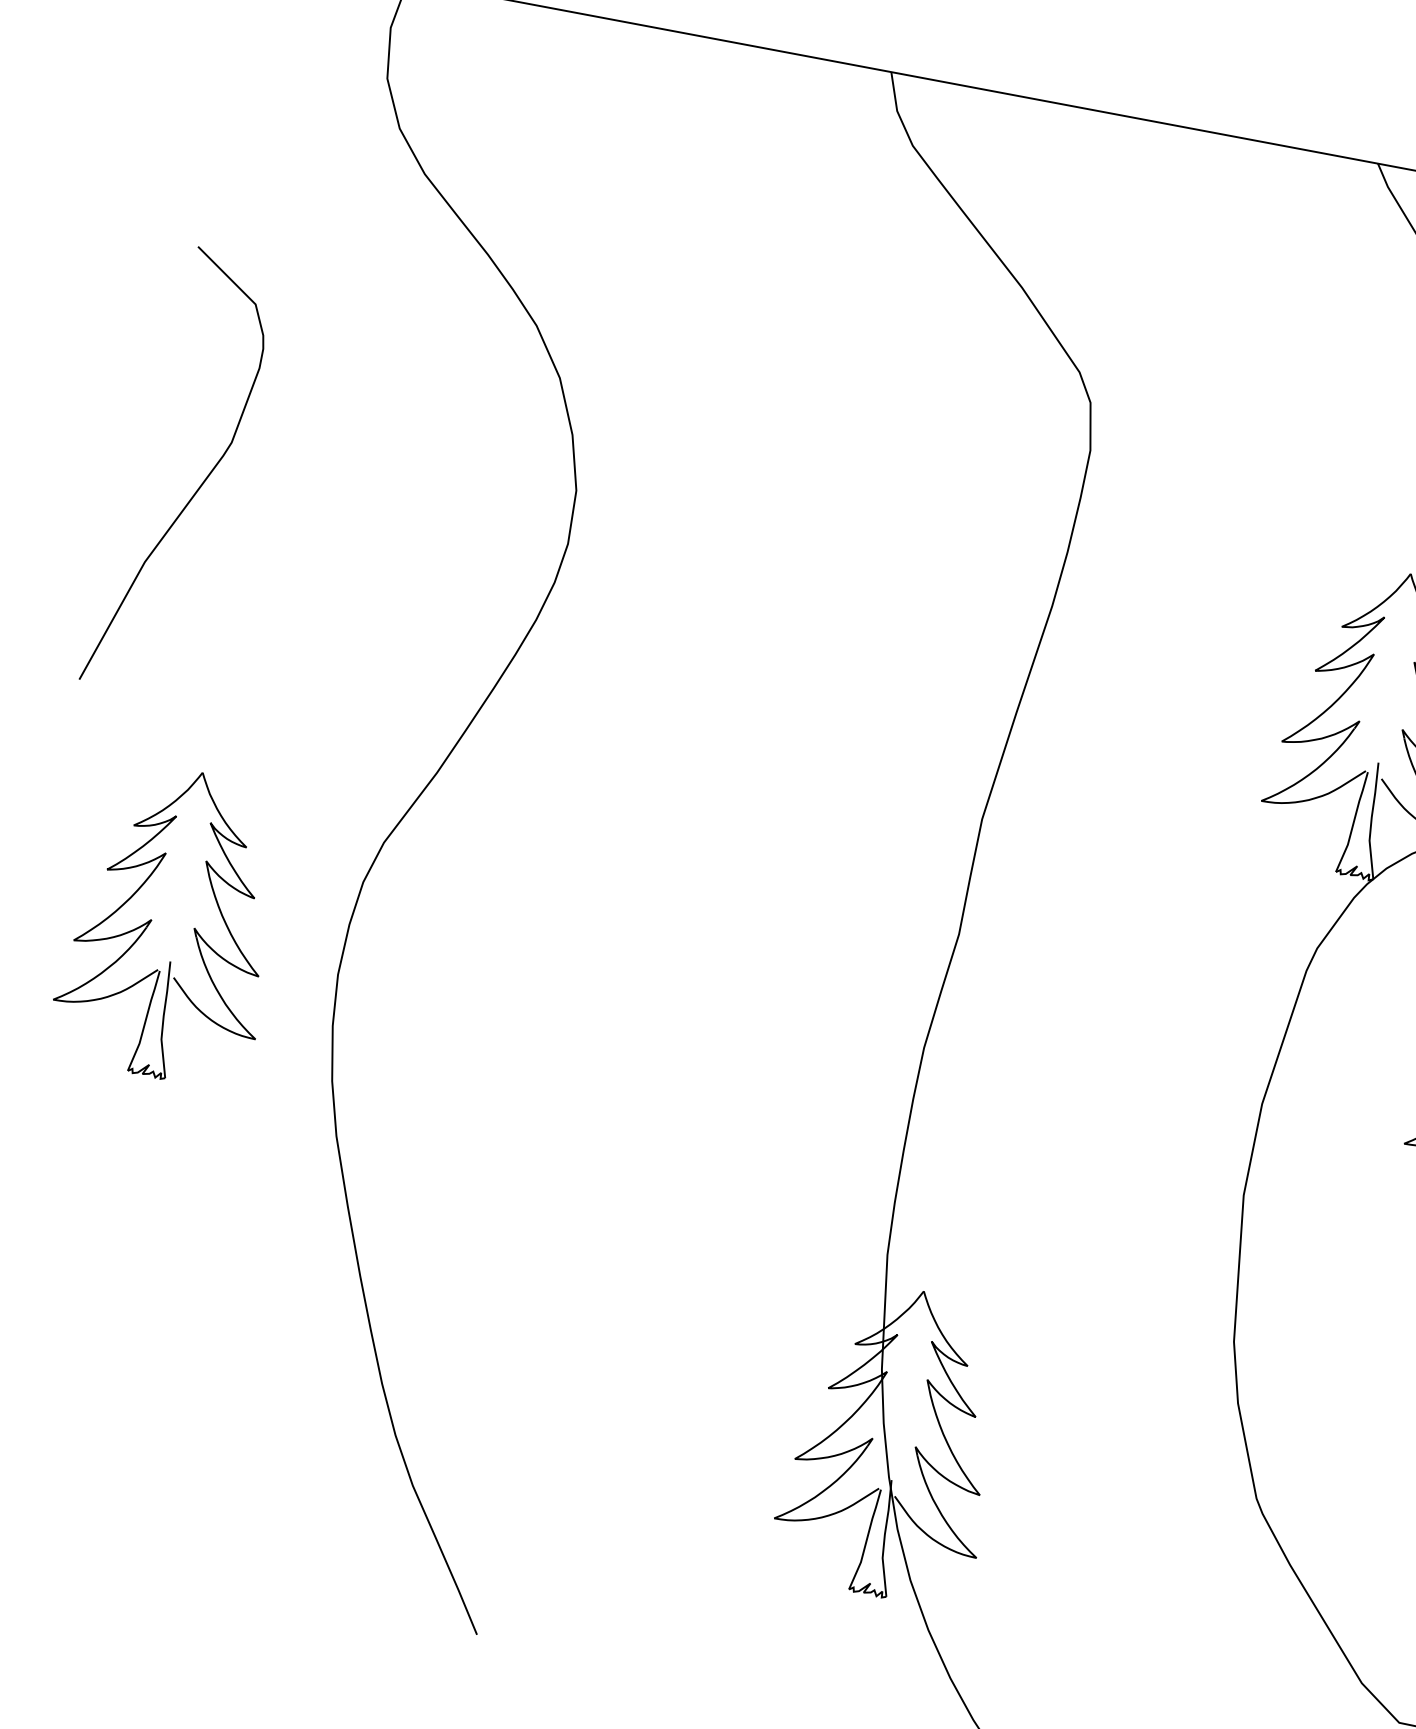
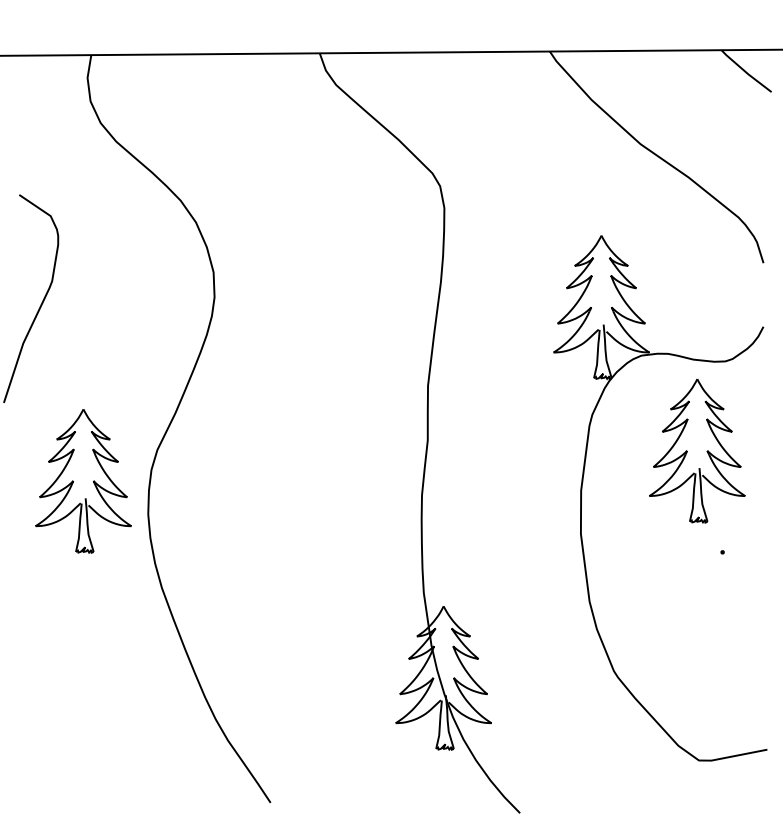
part: (172, 925) -> (83, 481), moved

